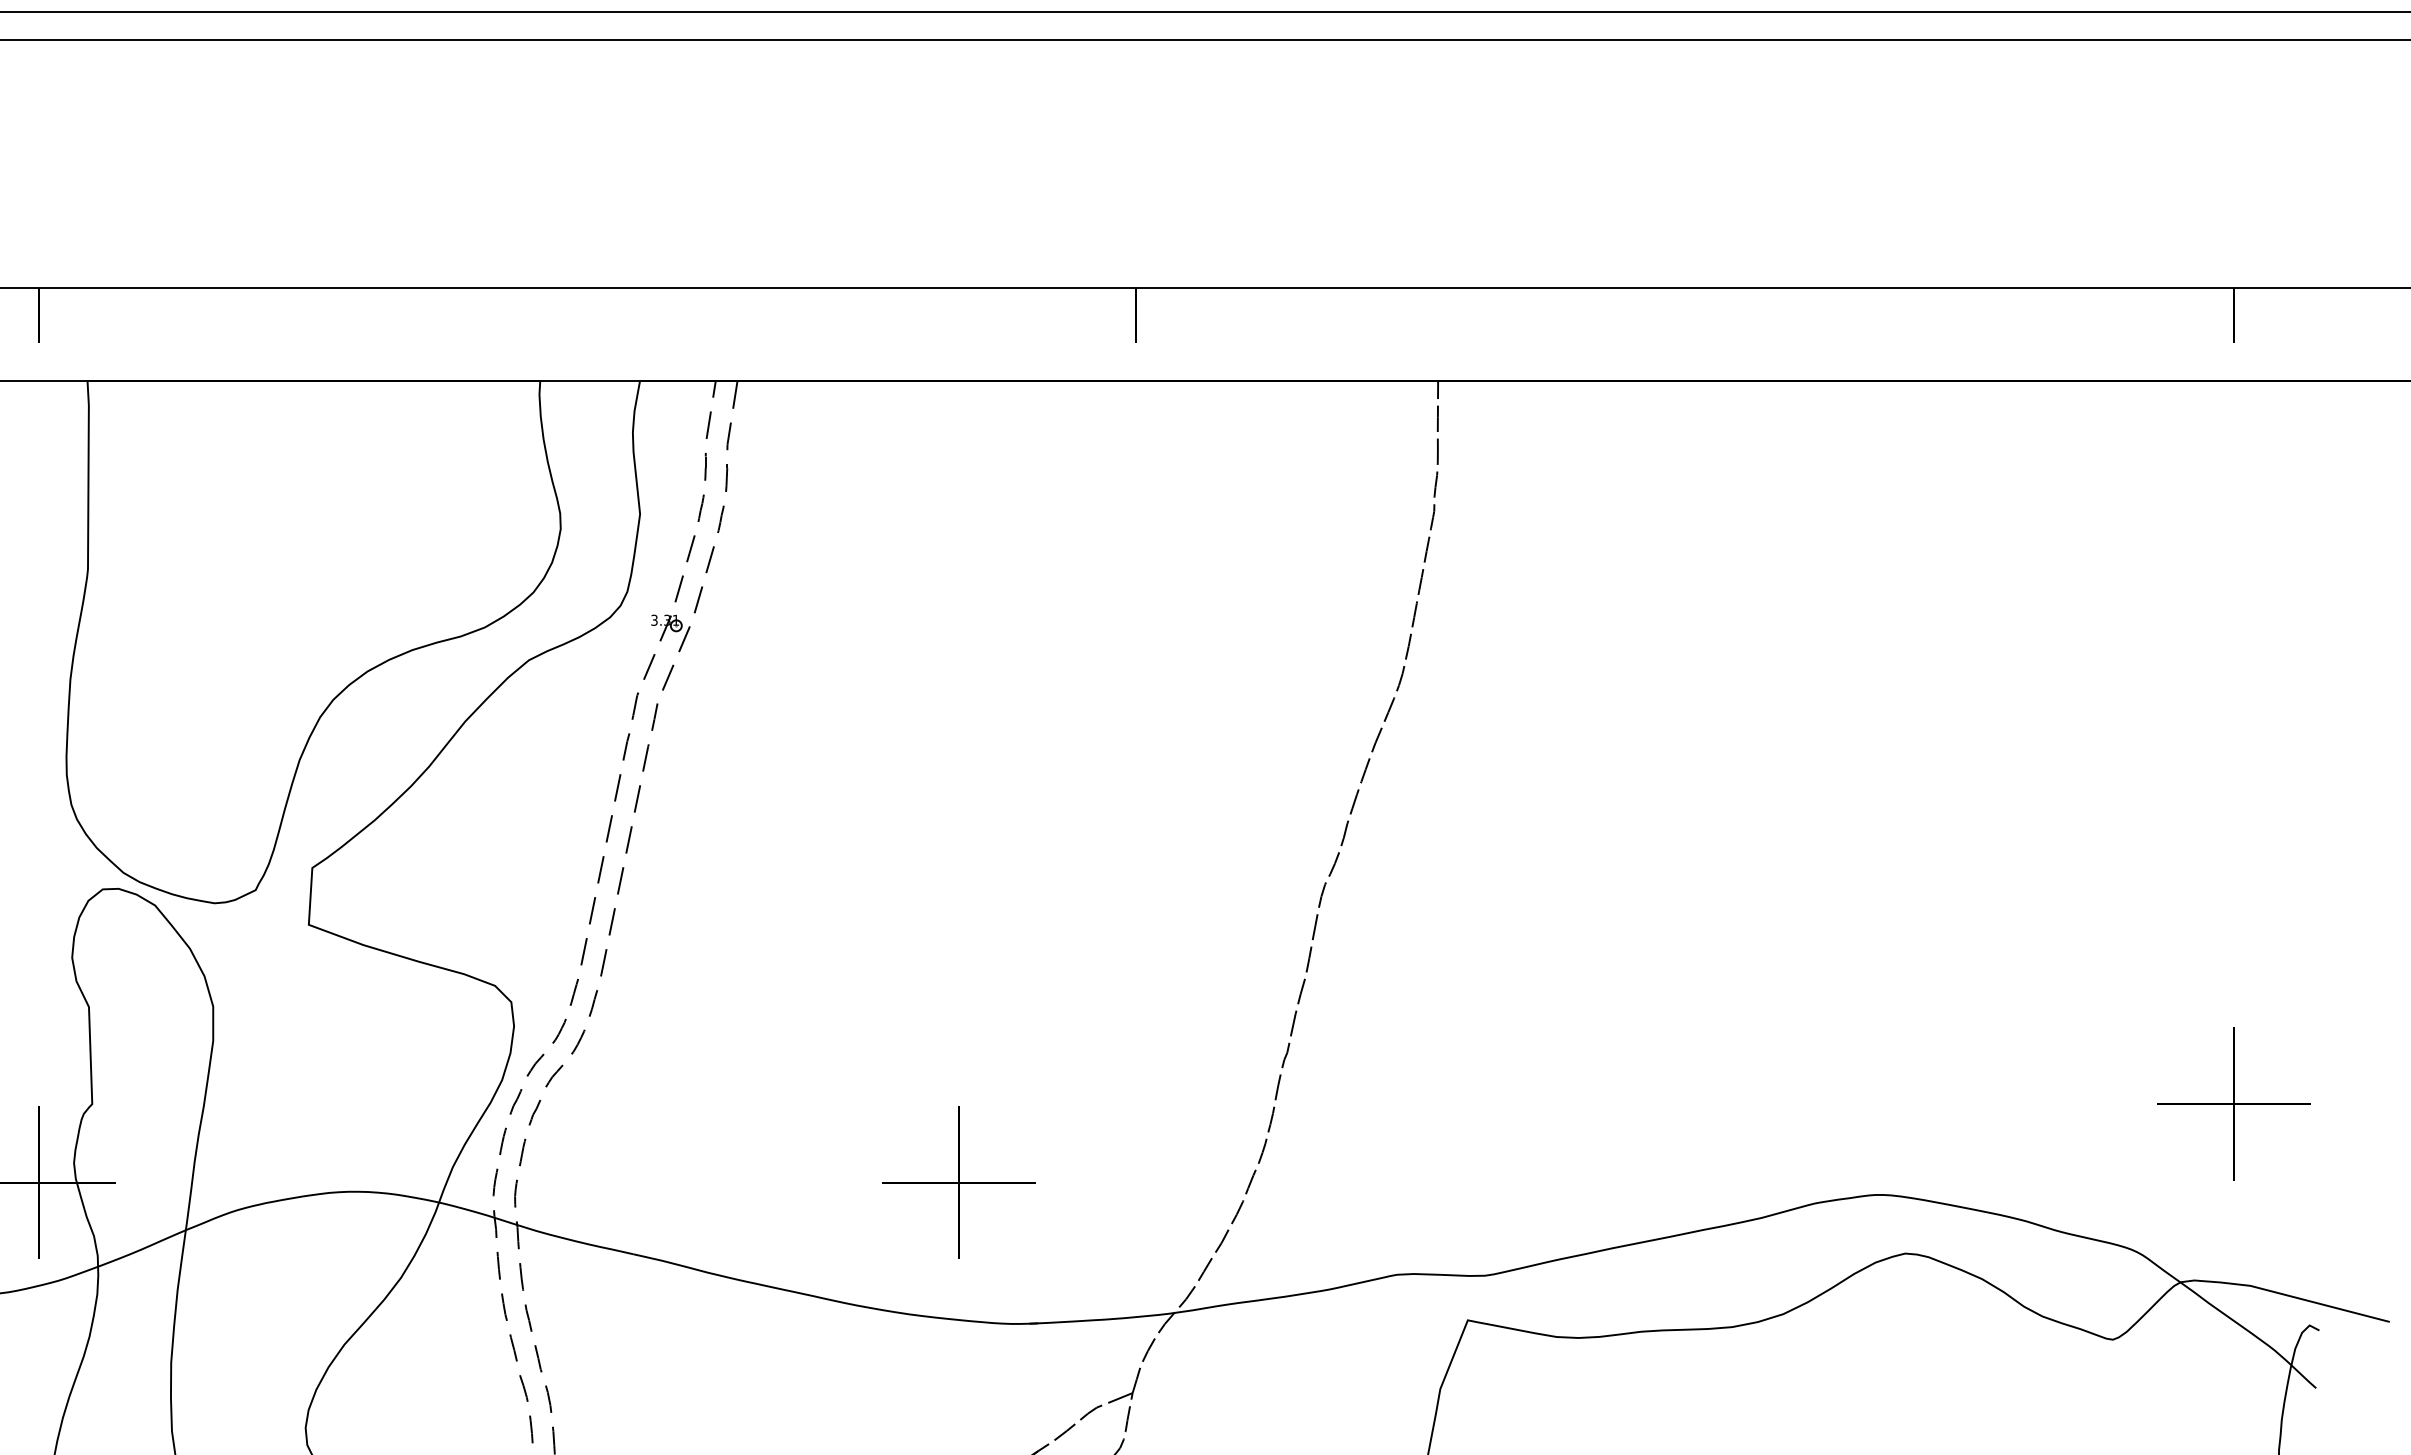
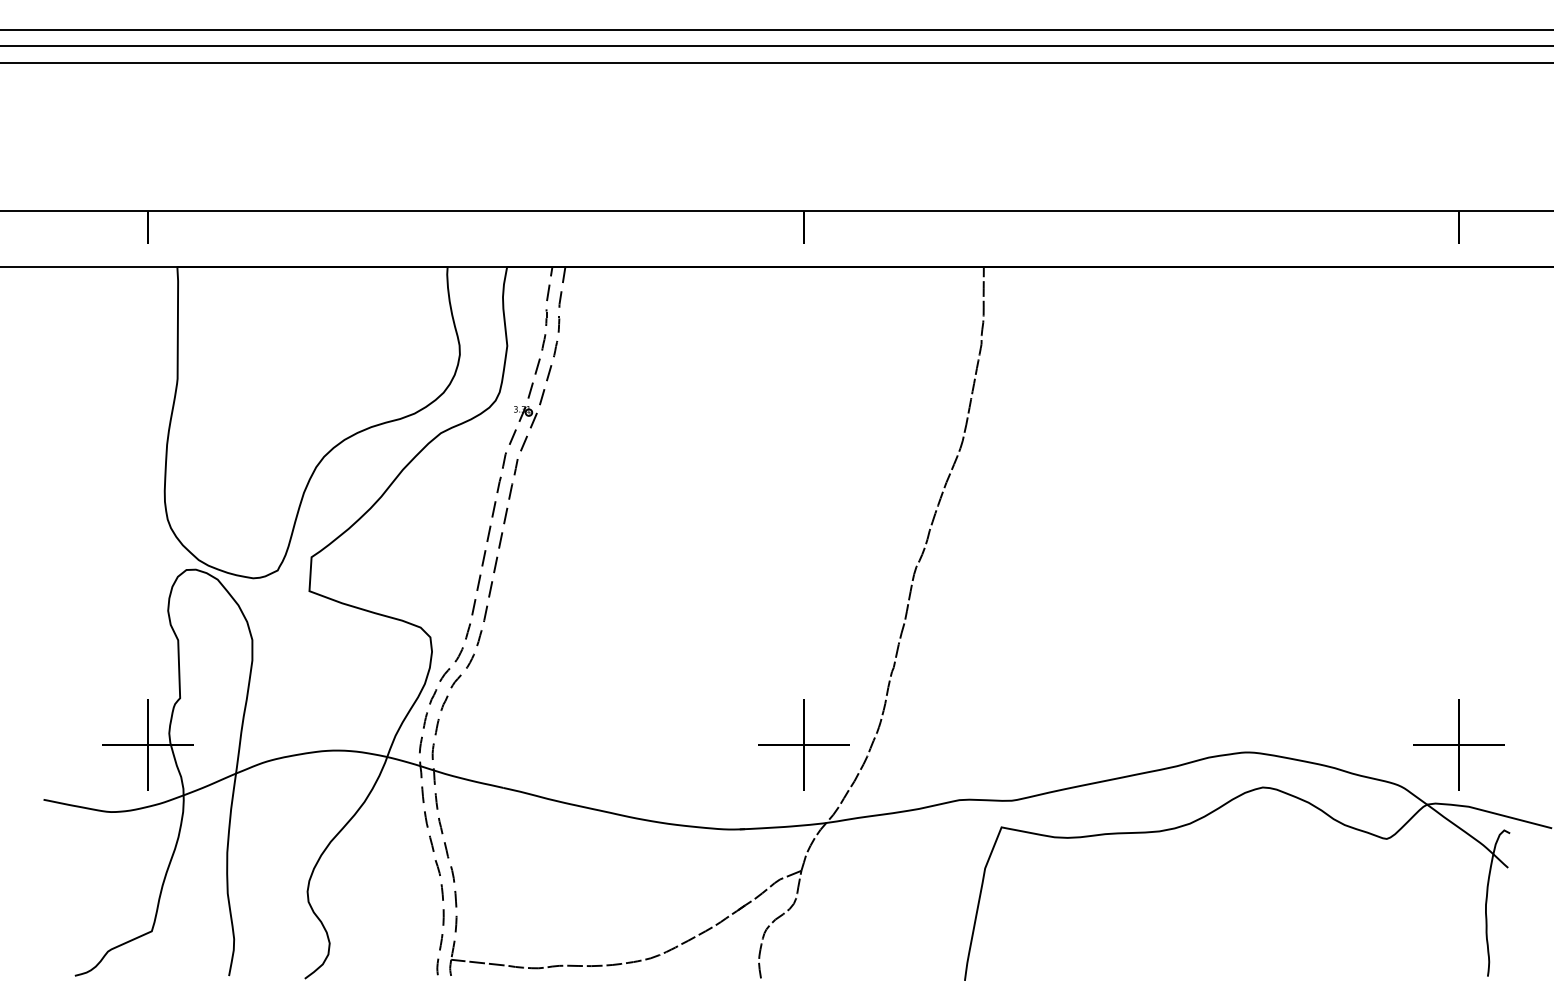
part: (2232, 1102) -> (1458, 744), moved
part: (958, 1181) -> (803, 744), moved

